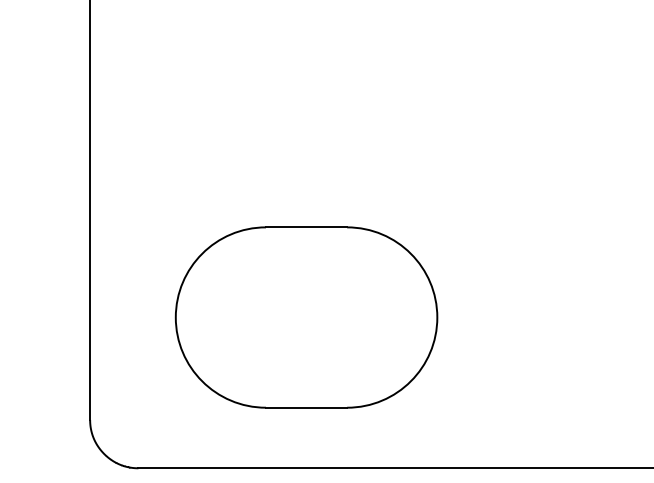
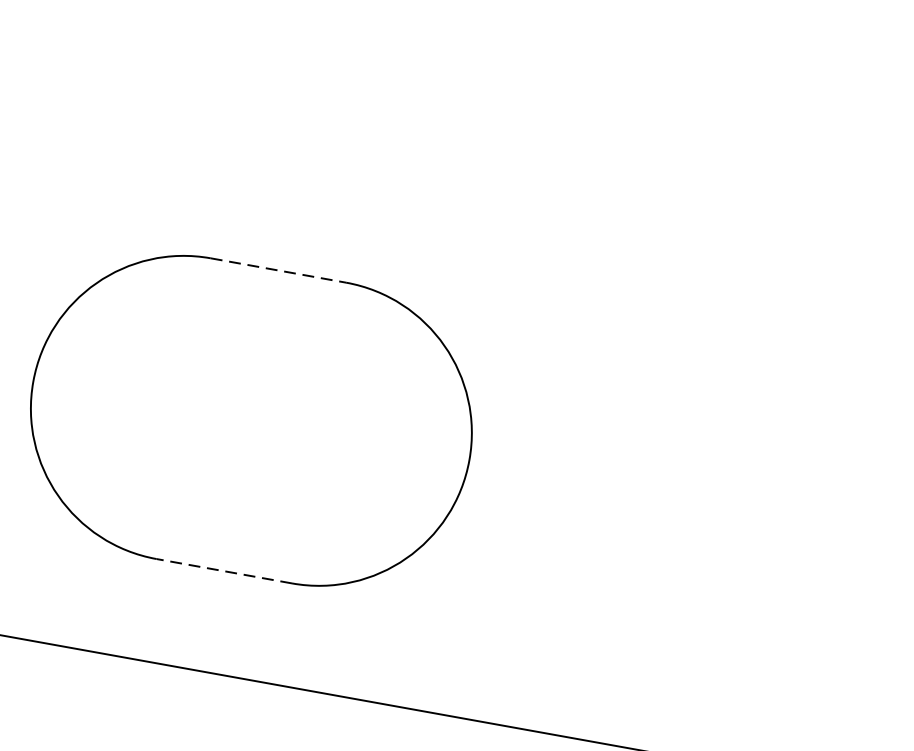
line: (306, 227) -> (278, 270), solid -> dashed
line: (306, 407) -> (224, 570), solid -> dashed

